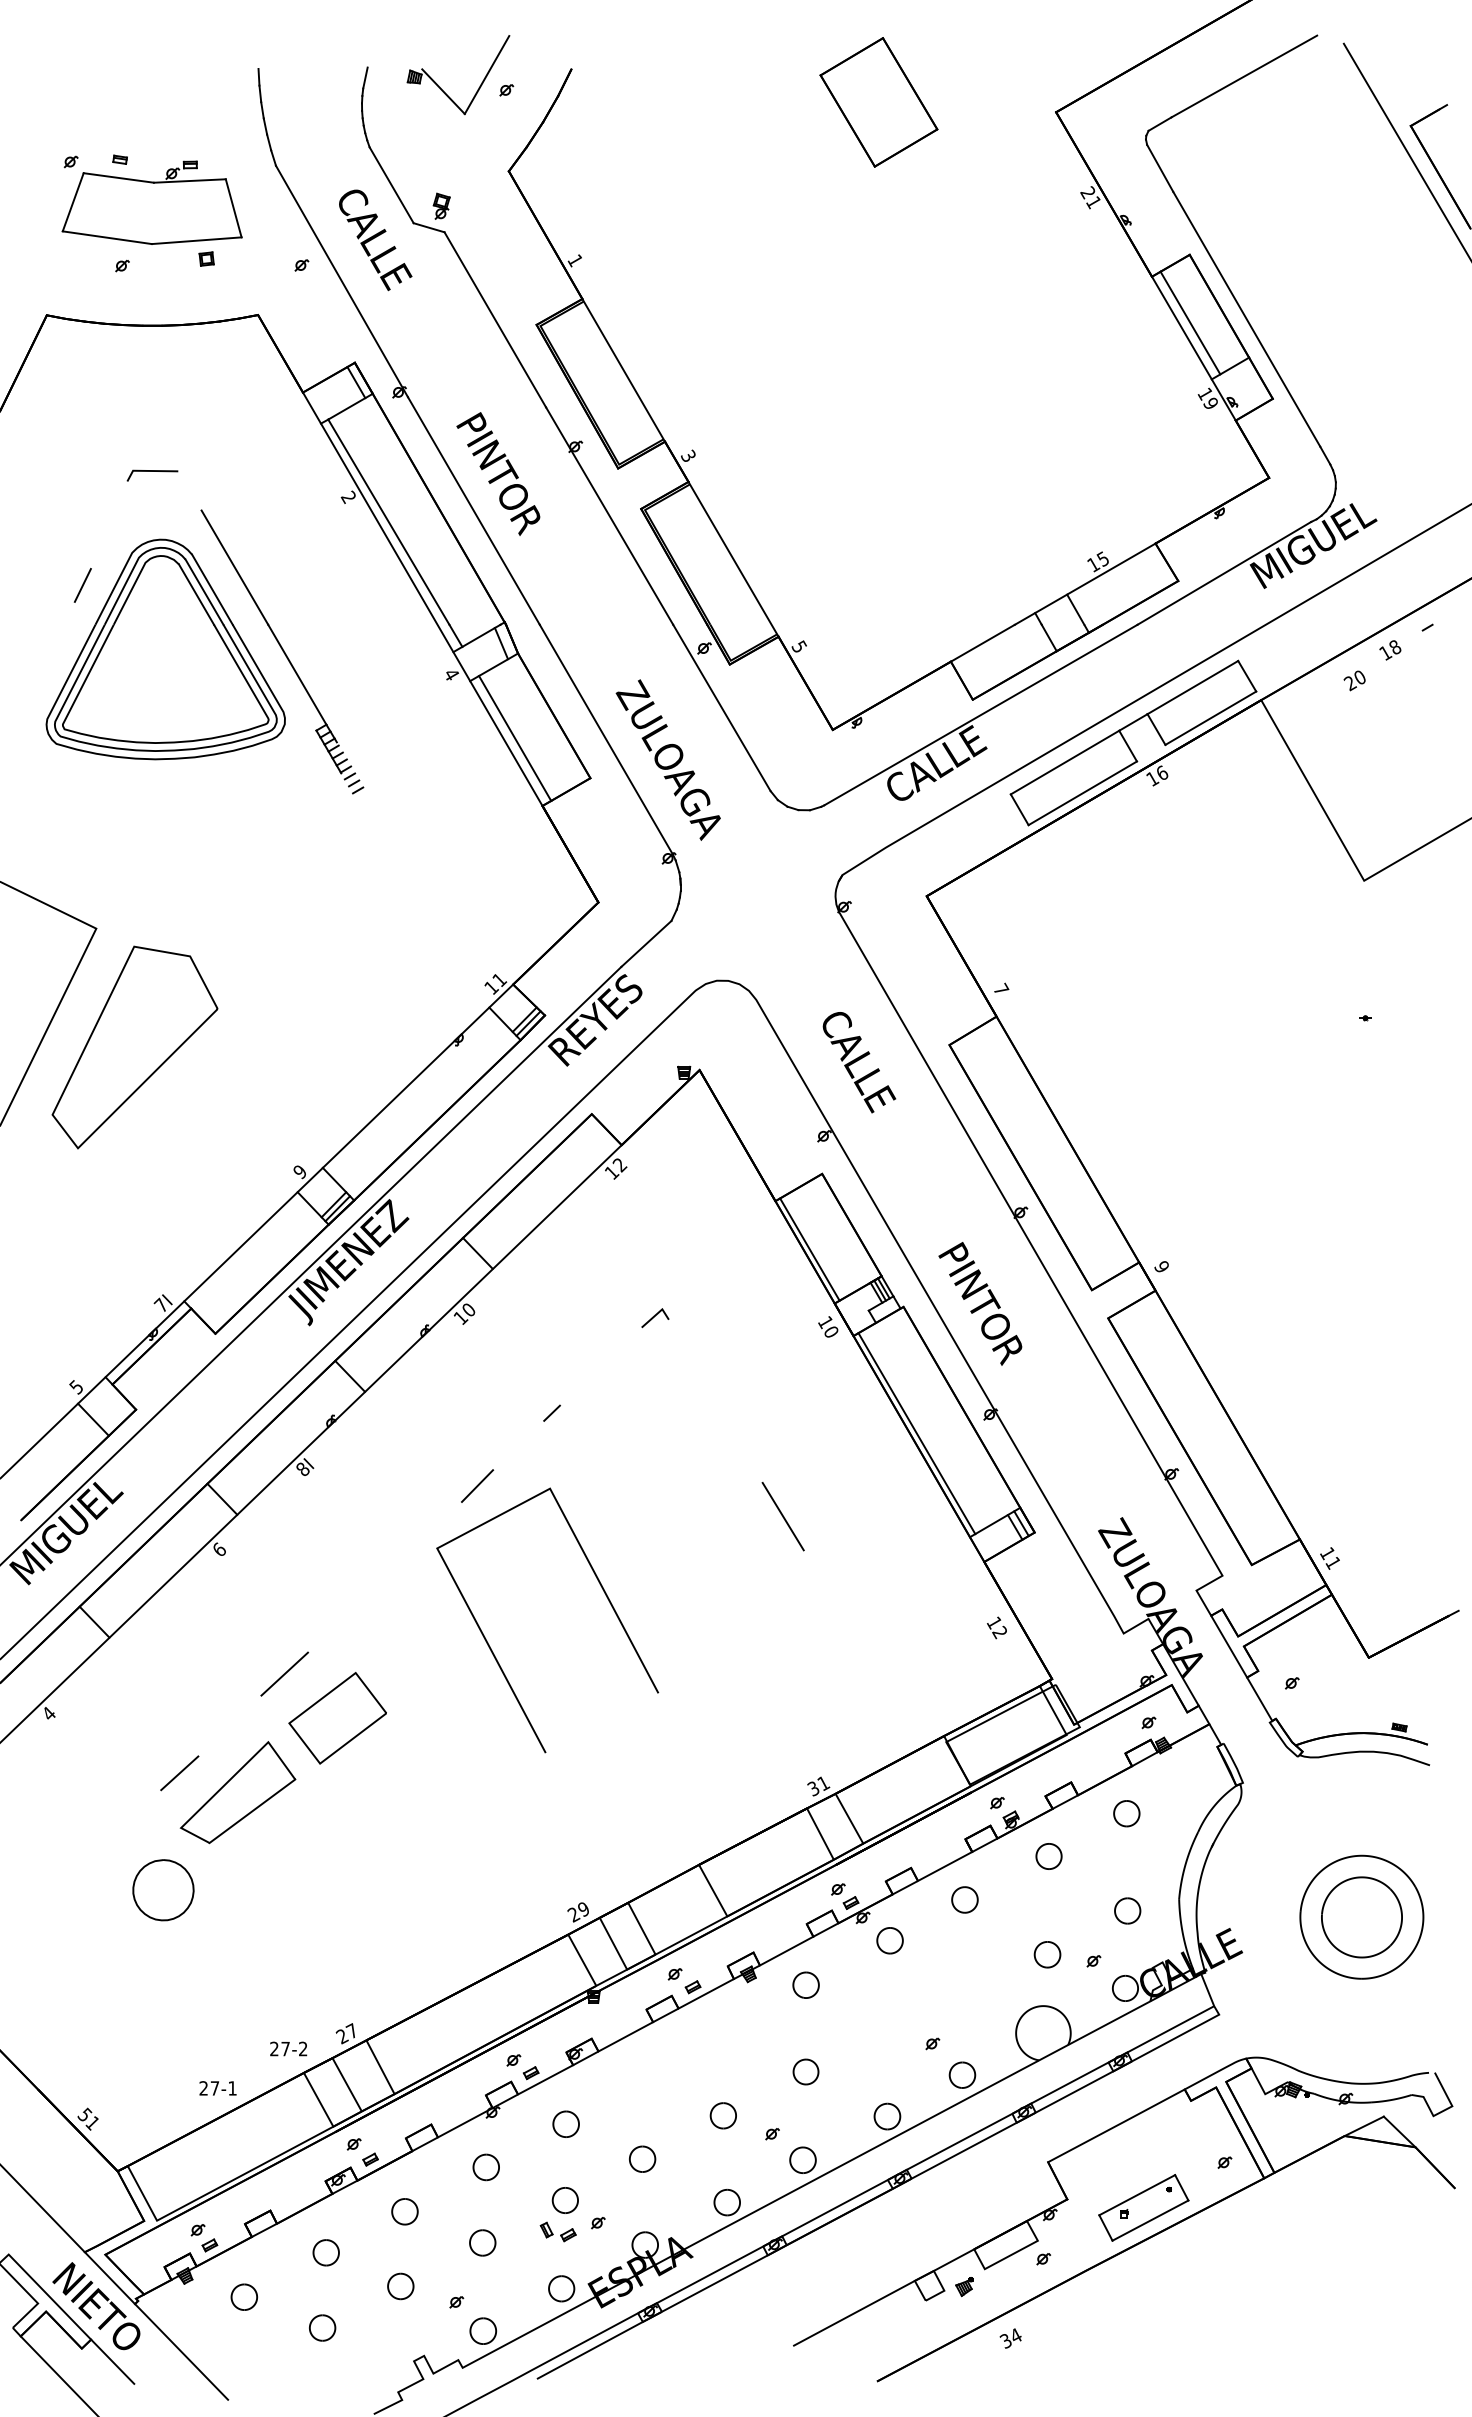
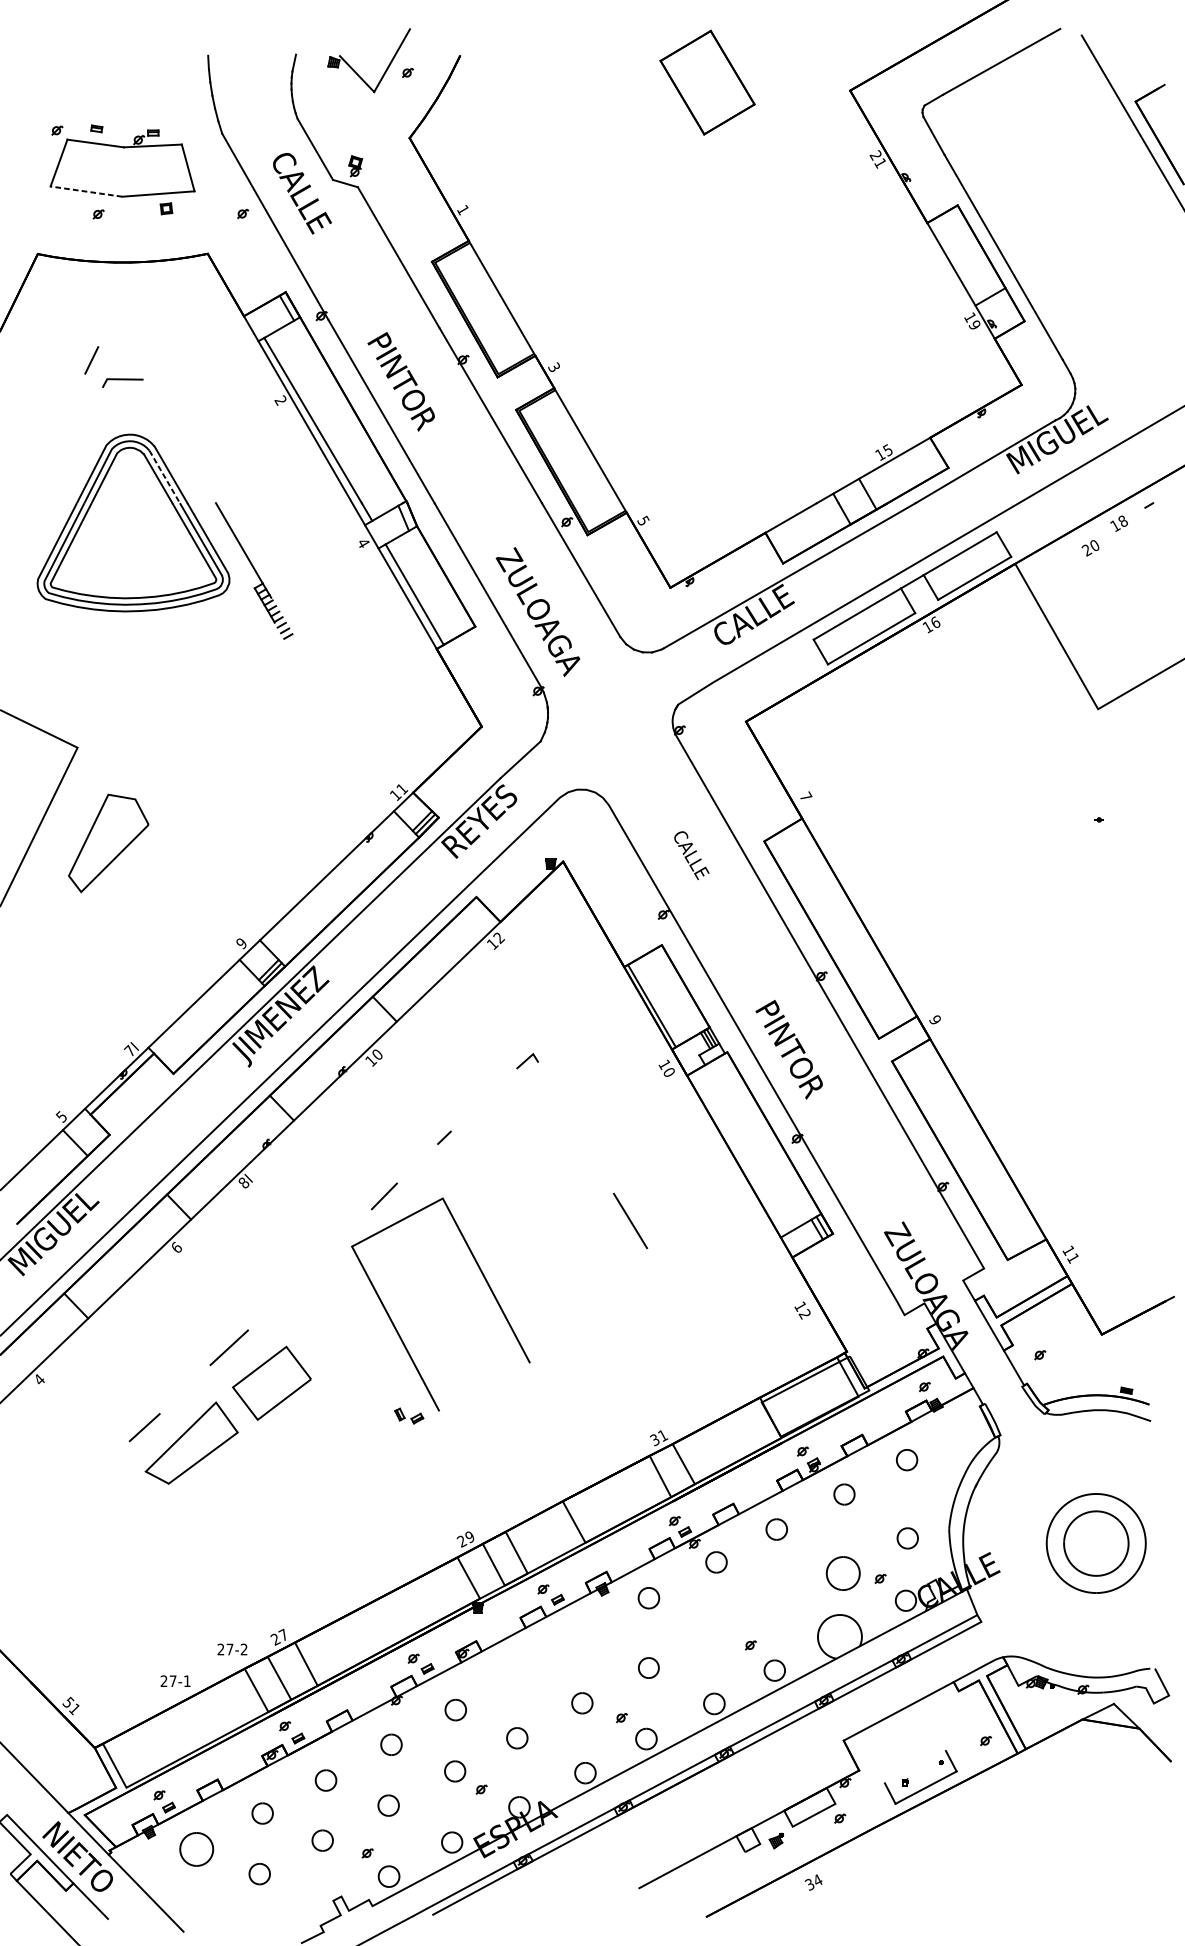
line: (107, 237) -> (86, 191), solid -> dashed
line: (1190, 322) -> (958, 259), removed
line: (234, 567) -> (188, 457), removed
line: (82, 585) -> (91, 360), moved
line: (204, 592) -> (164, 477), solid -> dashed
part: (134, 1047) -> (108, 843), size x0.6
part: (859, 1062) -> (691, 855), size x0.6
line: (916, 1433) -> (737, 1154), removed
part: (163, 1890) -> (131, 1521), removed
part: (1047, 1954) -> (843, 1573), size x1.6
line: (1137, 2195) -> (915, 1767), removed
part: (557, 2231) -> (408, 1415), moved
part: (244, 2296) -> (196, 1848), size x1.6

